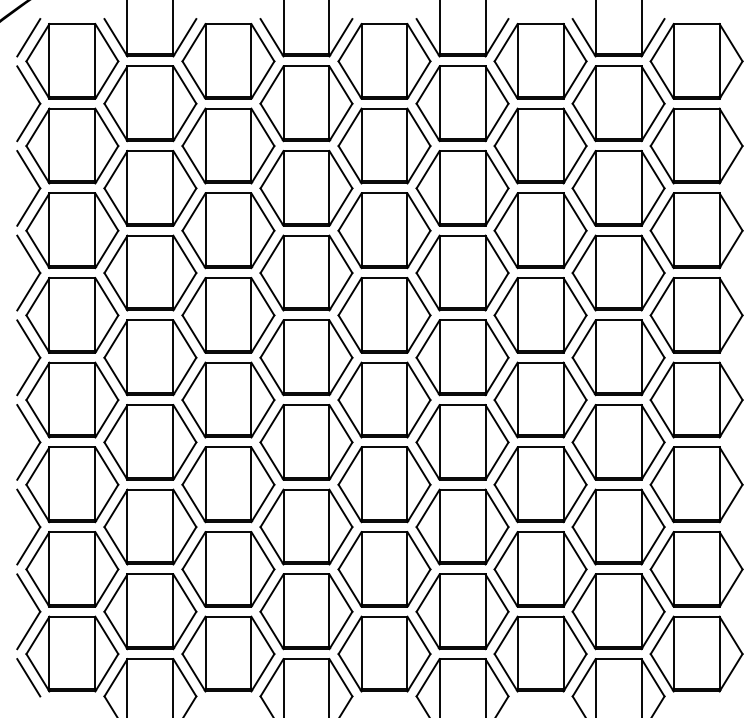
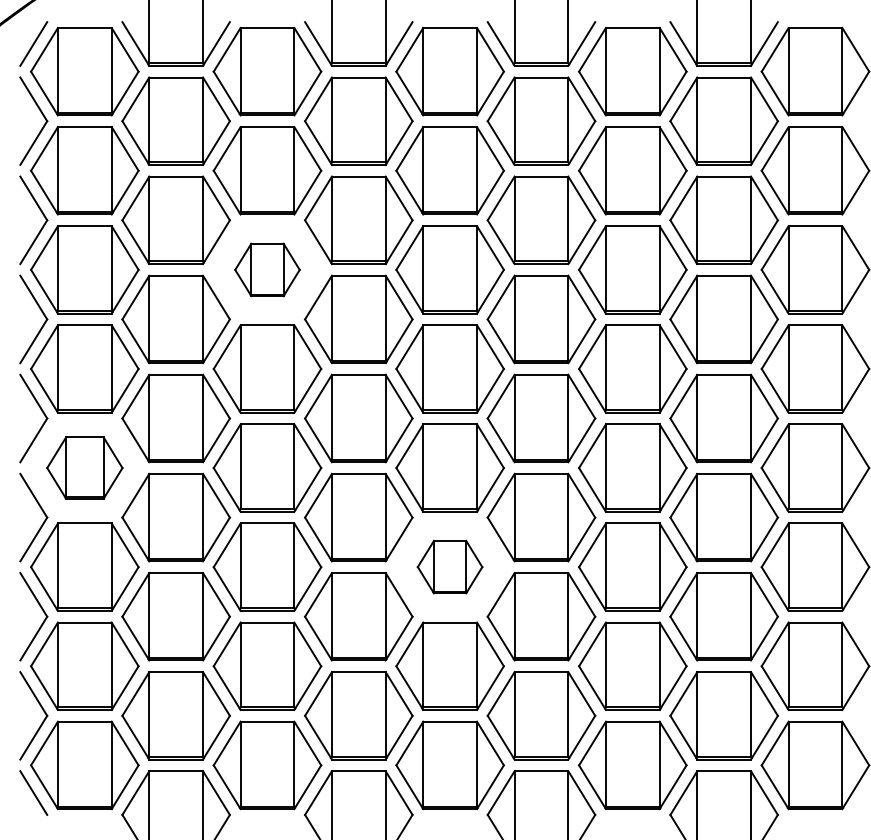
part: (228, 230) -> (267, 269), size x0.6
part: (72, 399) -> (84, 467), size x0.7
part: (383, 484) -> (449, 566), size x0.6

